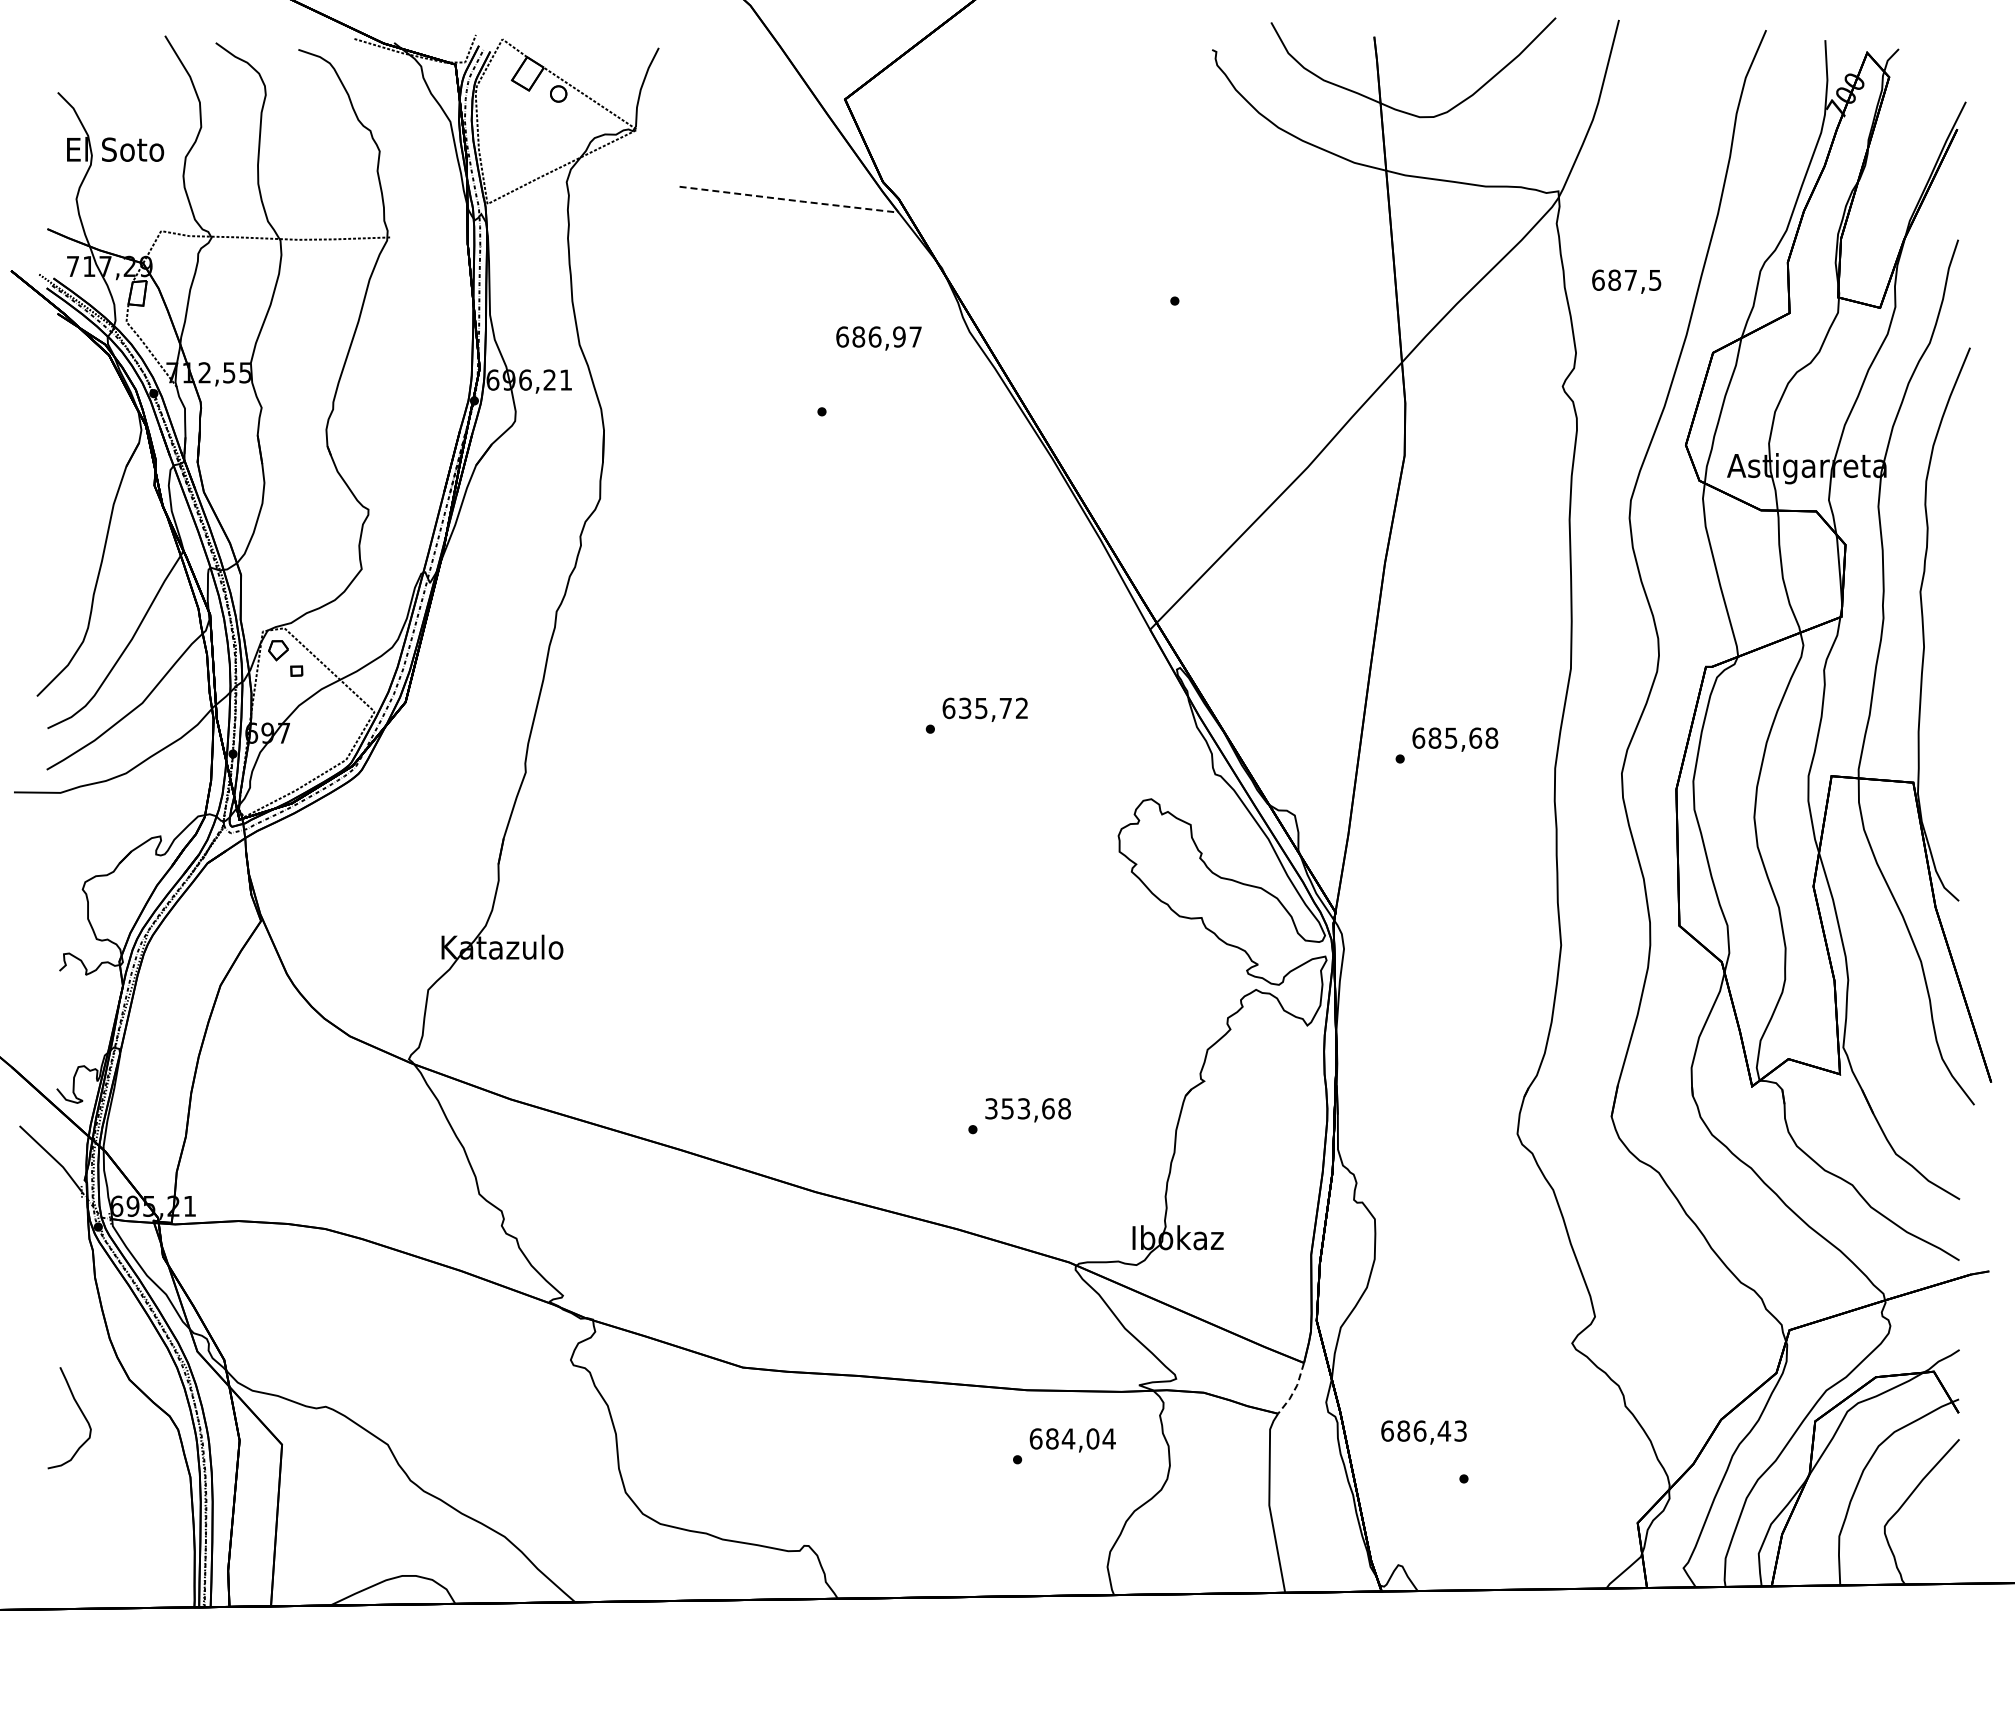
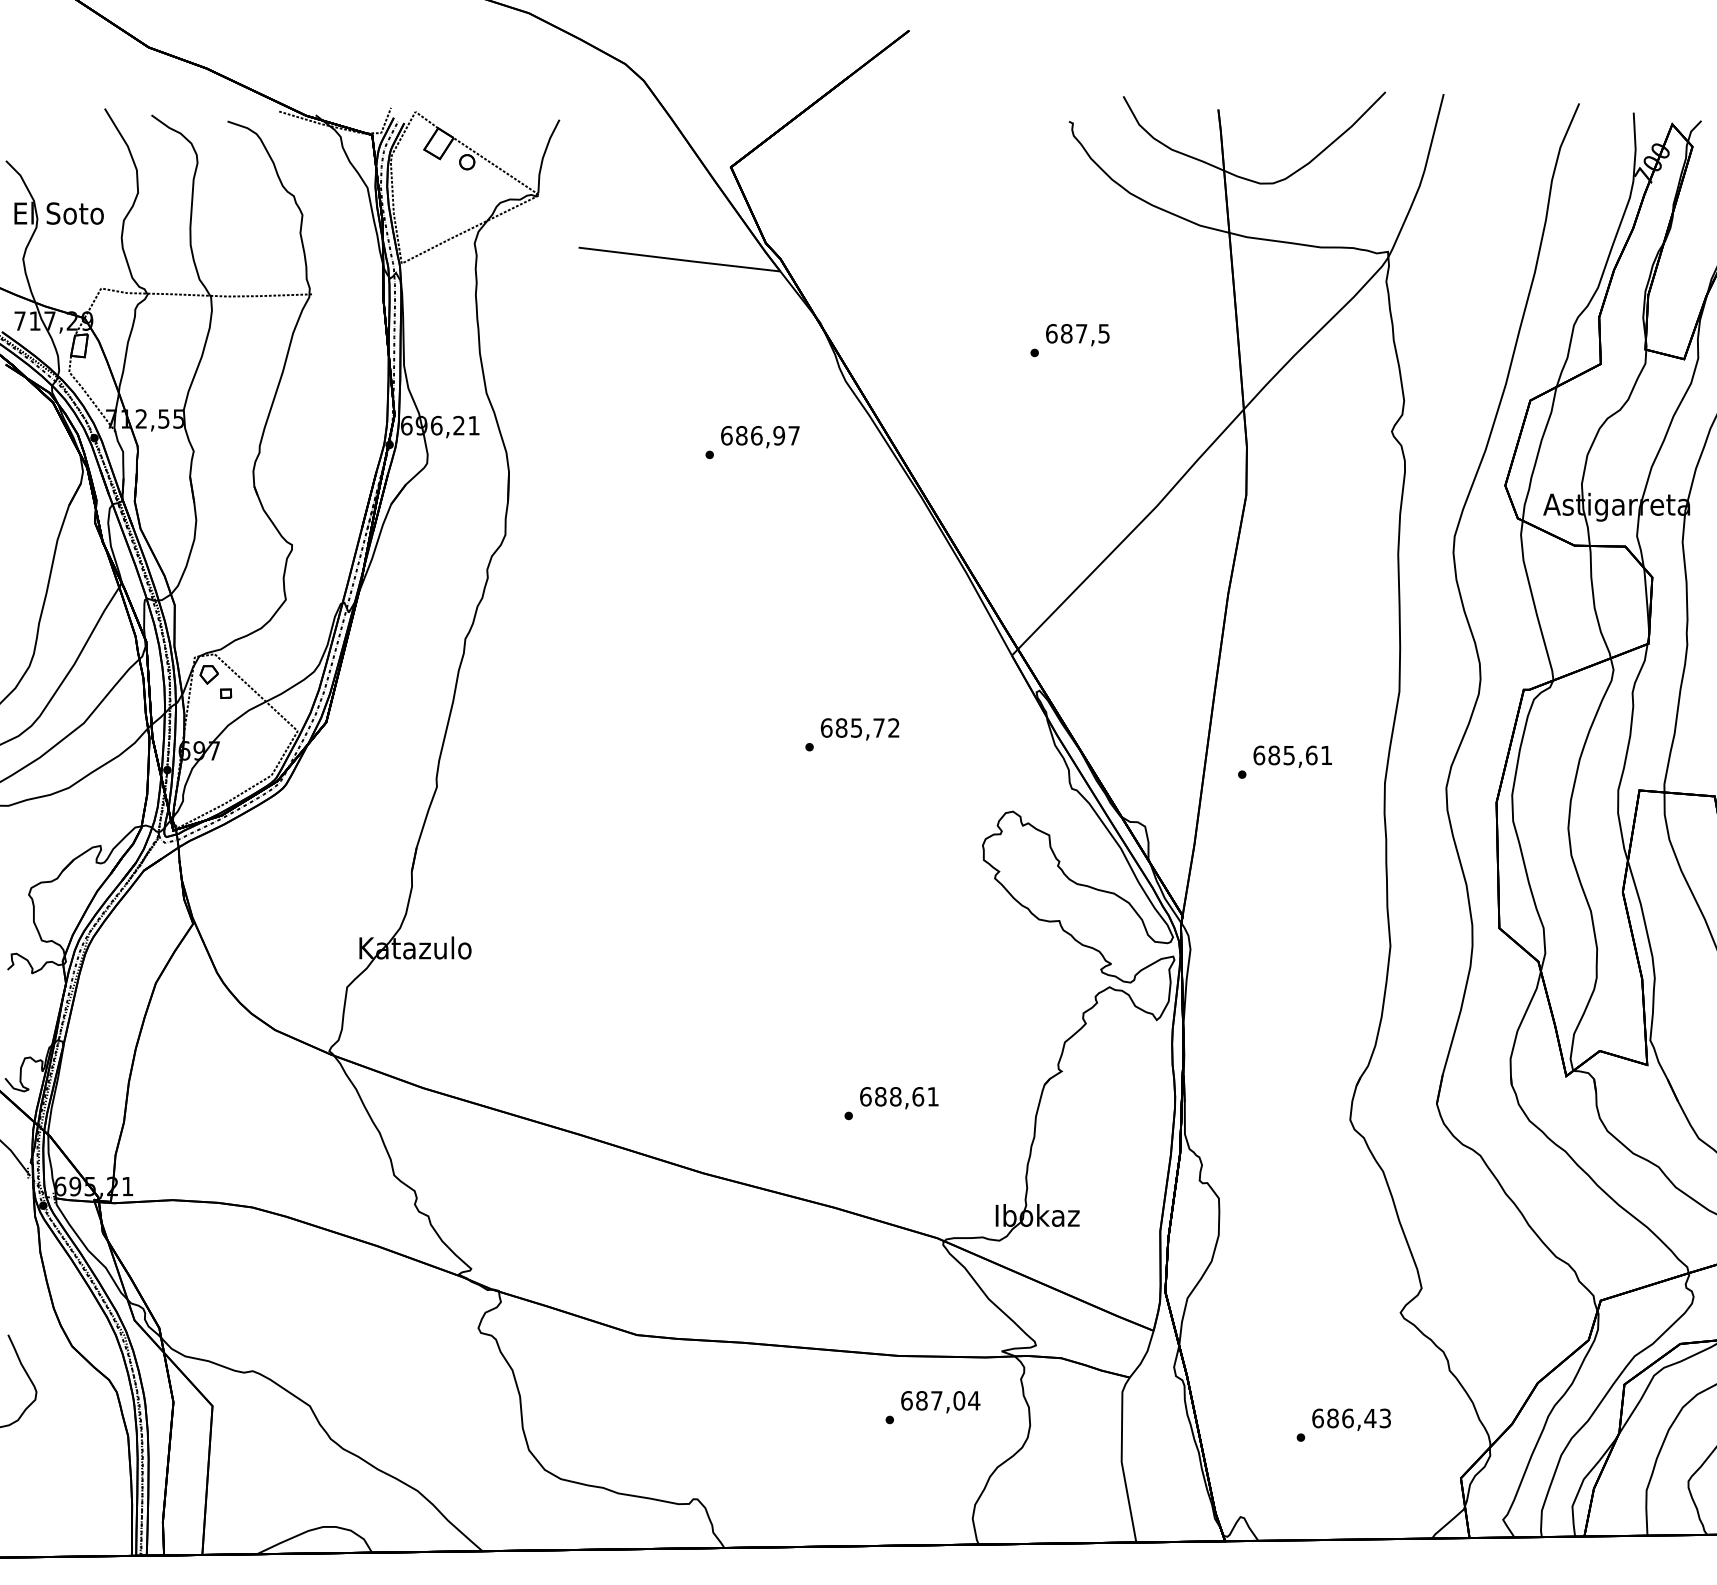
line: (790, 200) -> (680, 260), dashed -> solid
text: (1626, 281) -> (1077, 334), moved
text: (878, 338) -> (759, 437), moved
text: (964, 708) -> (840, 728), 635,72 -> 685,72
text: (1491, 737) -> (1326, 754), 685,68 -> 685,61
text: (1027, 1108) -> (899, 1096), 353,68 -> 688,61
line: (1294, 1390) -> (1144, 1356), dashed -> solid
text: (1423, 1432) -> (1351, 1419), moved
text: (1068, 1438) -> (936, 1400), 684,04 -> 687,04

